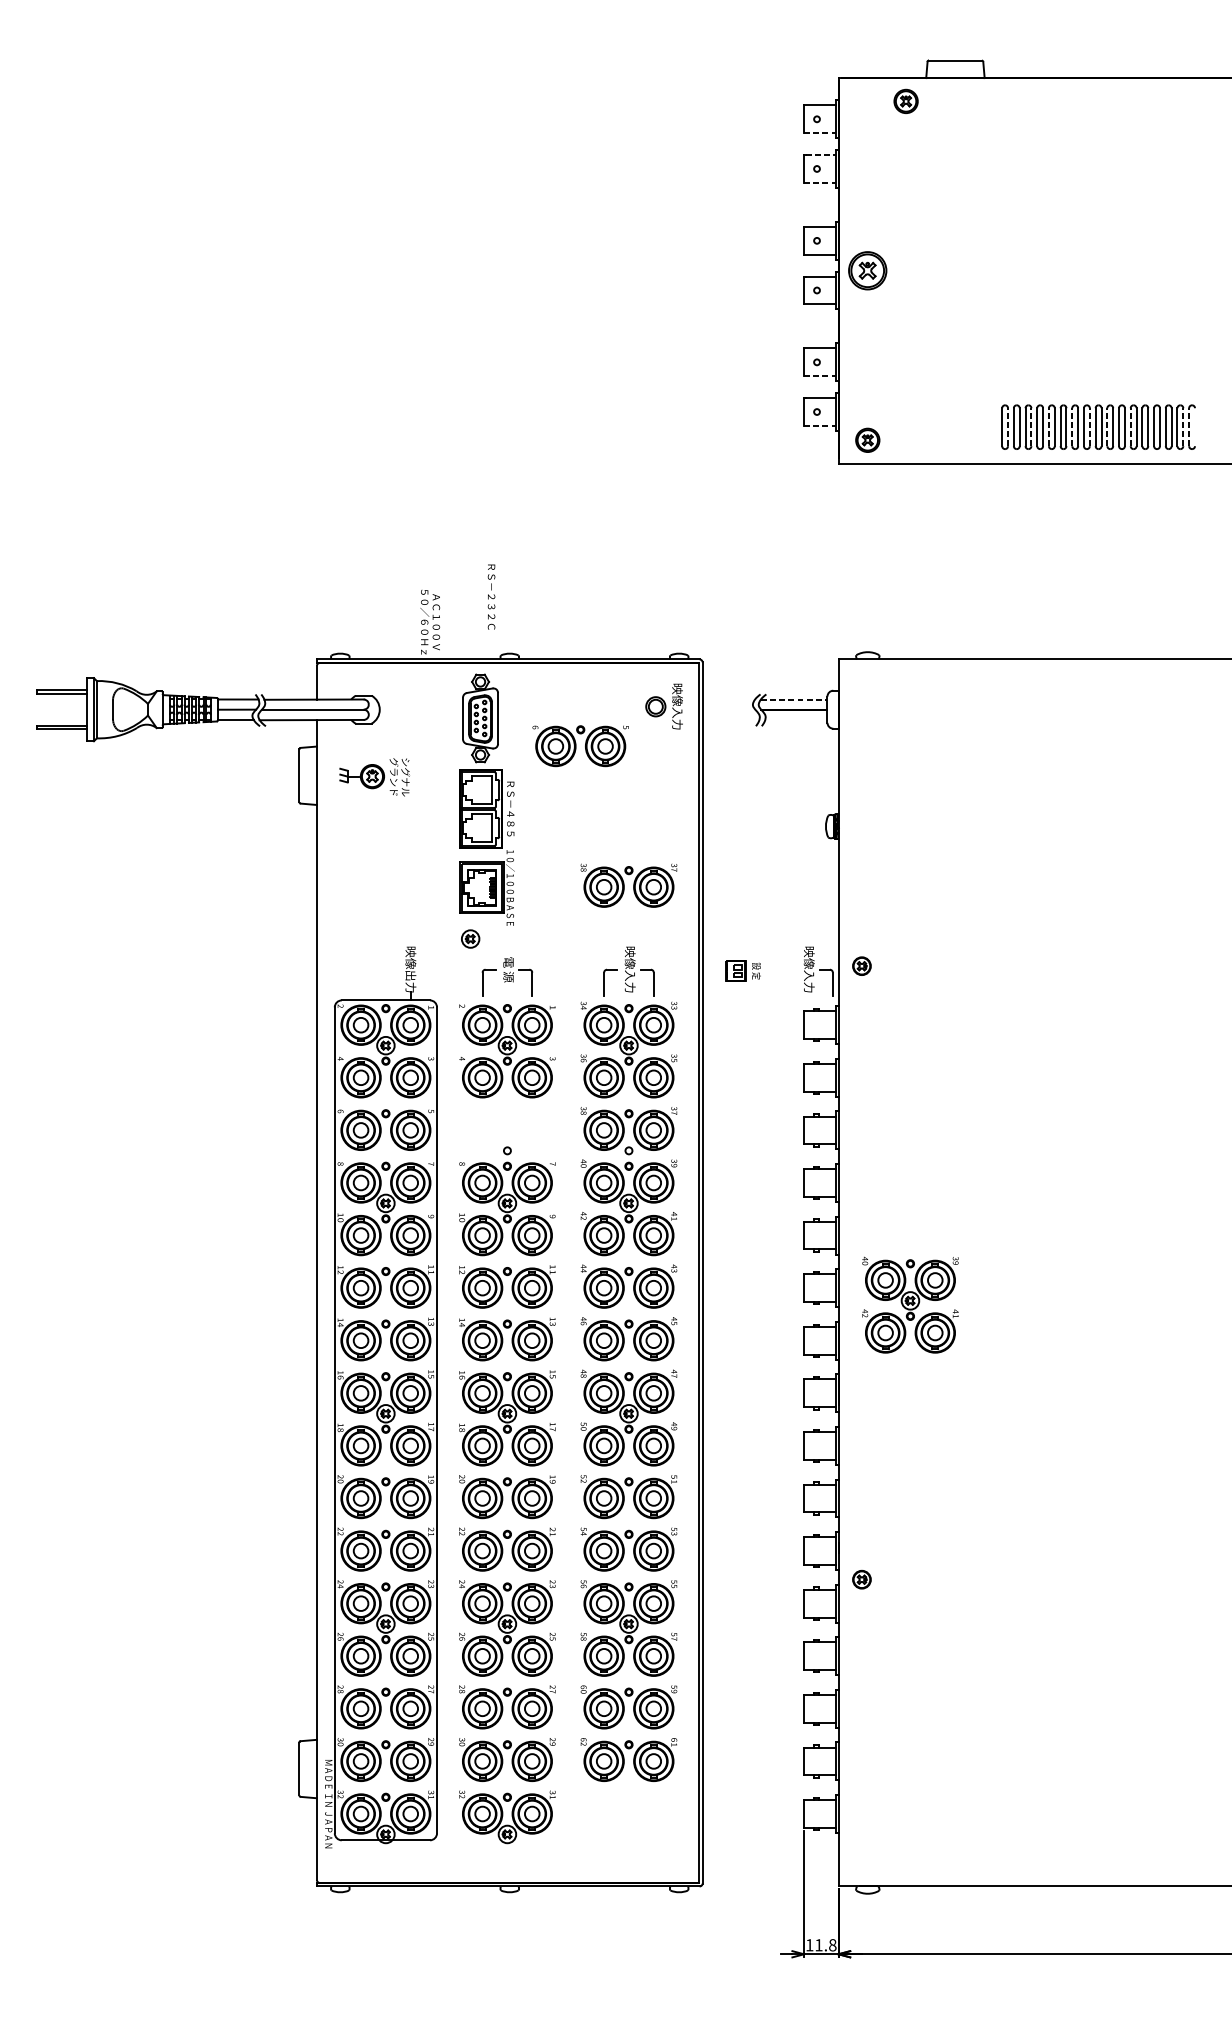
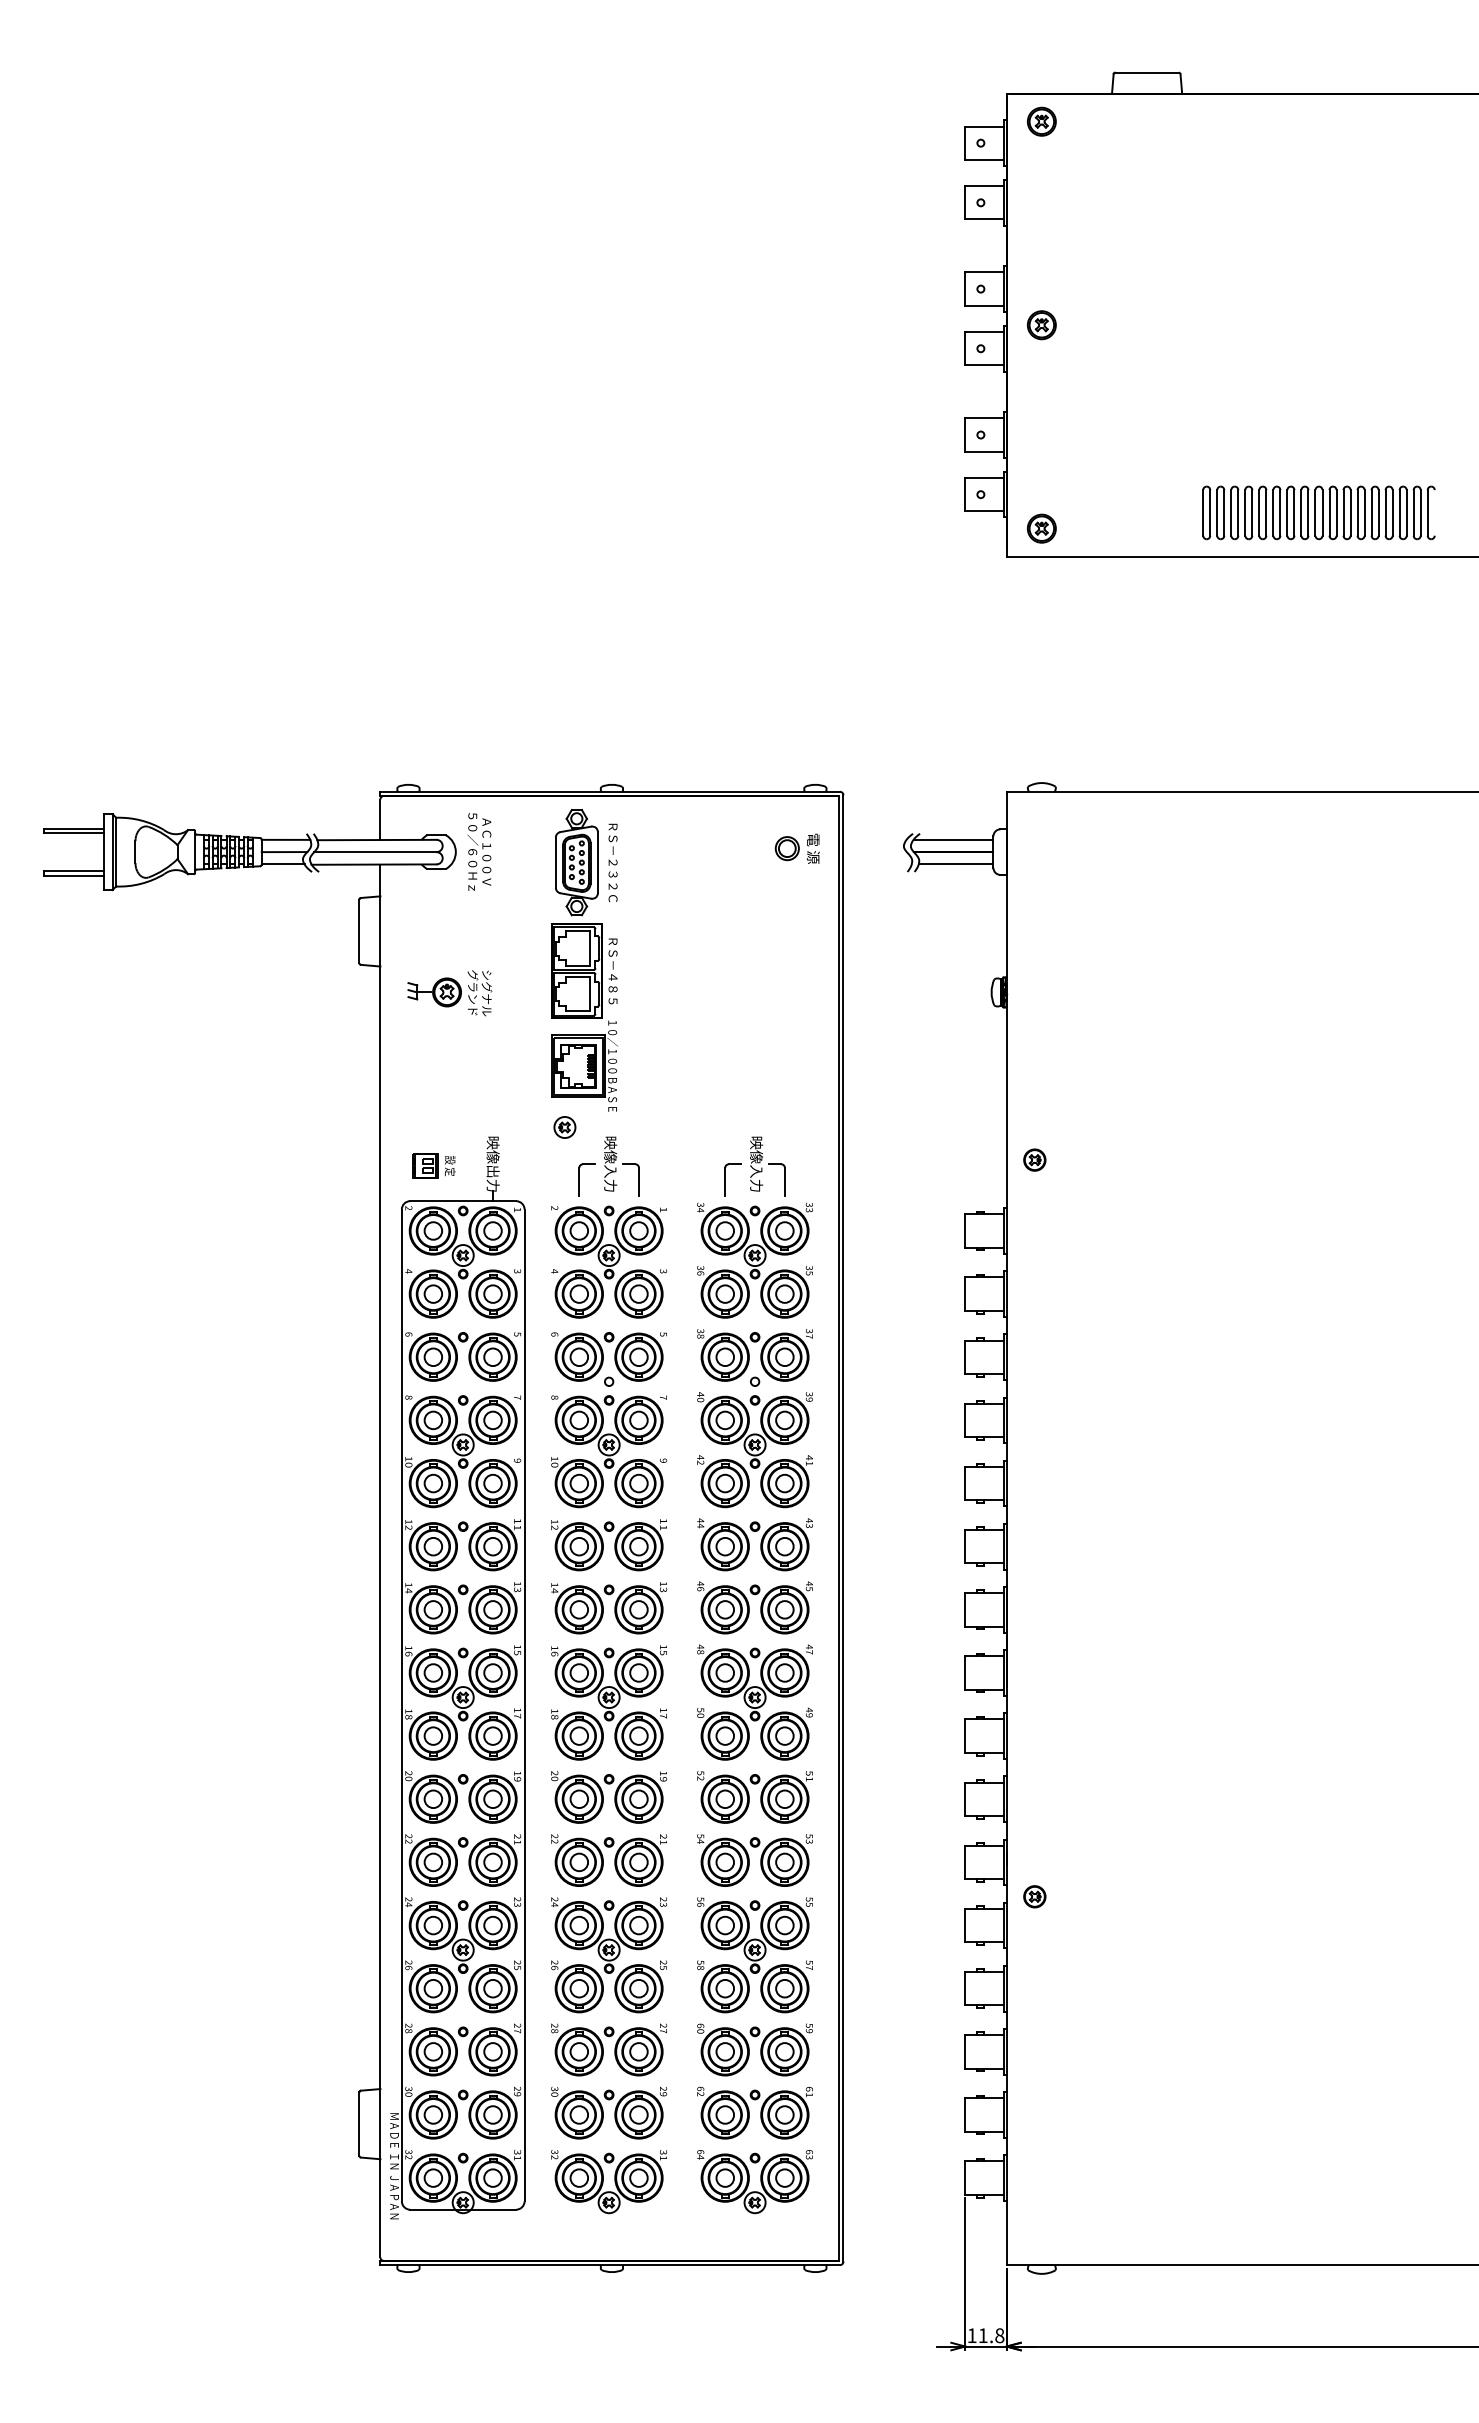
part: (905, 101) -> (1041, 121), moved
line: (820, 132) -> (985, 159), dashed -> solid
line: (821, 155) -> (986, 186), dashed -> solid
line: (820, 182) -> (985, 219), dashed -> solid
part: (867, 271) -> (1041, 325), size x0.62
line: (820, 376) -> (985, 451), dashed -> solid
line: (820, 426) -> (985, 511), dashed -> solid
line: (1008, 426) -> (1210, 512), dashed -> solid
line: (1031, 426) -> (1238, 512), dashed -> solid
line: (1049, 426) -> (1259, 512), dashed -> solid
line: (1072, 426) -> (1287, 512), dashed -> solid
line: (1089, 426) -> (1308, 512), dashed -> solid
line: (1107, 426) -> (1329, 512), dashed -> solid
line: (1130, 426) -> (1357, 512), dashed -> solid
line: (1183, 426) -> (1420, 512), dashed -> solid
line: (1188, 426) -> (1427, 512), dashed -> solid
text: (491, 596) -> (612, 862), moved
text: (430, 621) -> (479, 851), moved
line: (794, 699) -> (953, 839), dashed -> solid
text: (676, 706) -> (812, 848), 映像入力 -> 電 源
line: (795, 720) -> (955, 864), added
part: (580, 745) -> (608, 1356), moved
part: (374, 777) -> (449, 993), moved
part: (628, 885) -> (754, 1063), removed
text: (508, 969) -> (610, 1163), 電 源 -> 映像入力
part: (742, 970) -> (433, 1165), moved
part: (818, 971) -> (982, 1166), removed
part: (909, 1305) -> (1092, 1567), removed
part: (628, 1817) -> (754, 2182), added

